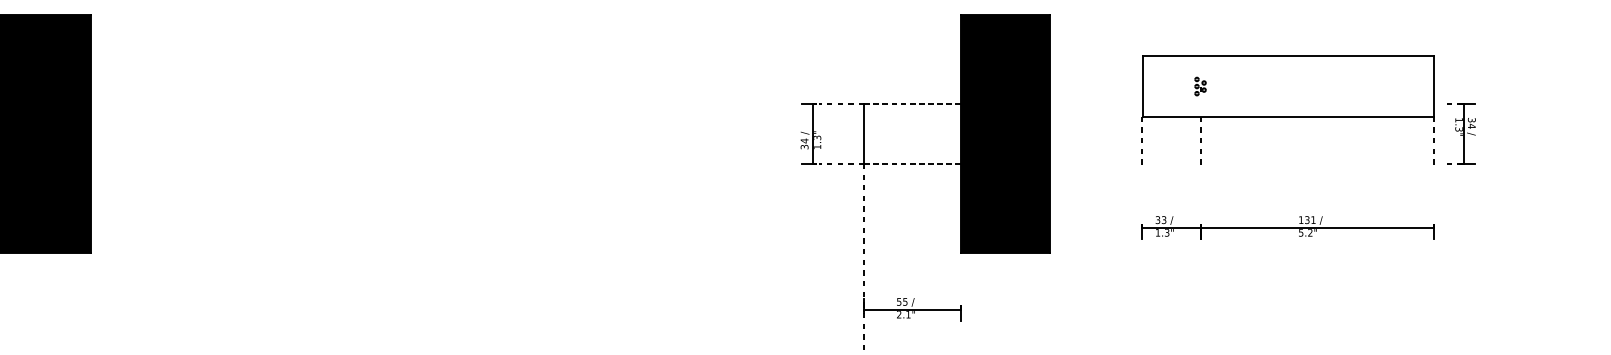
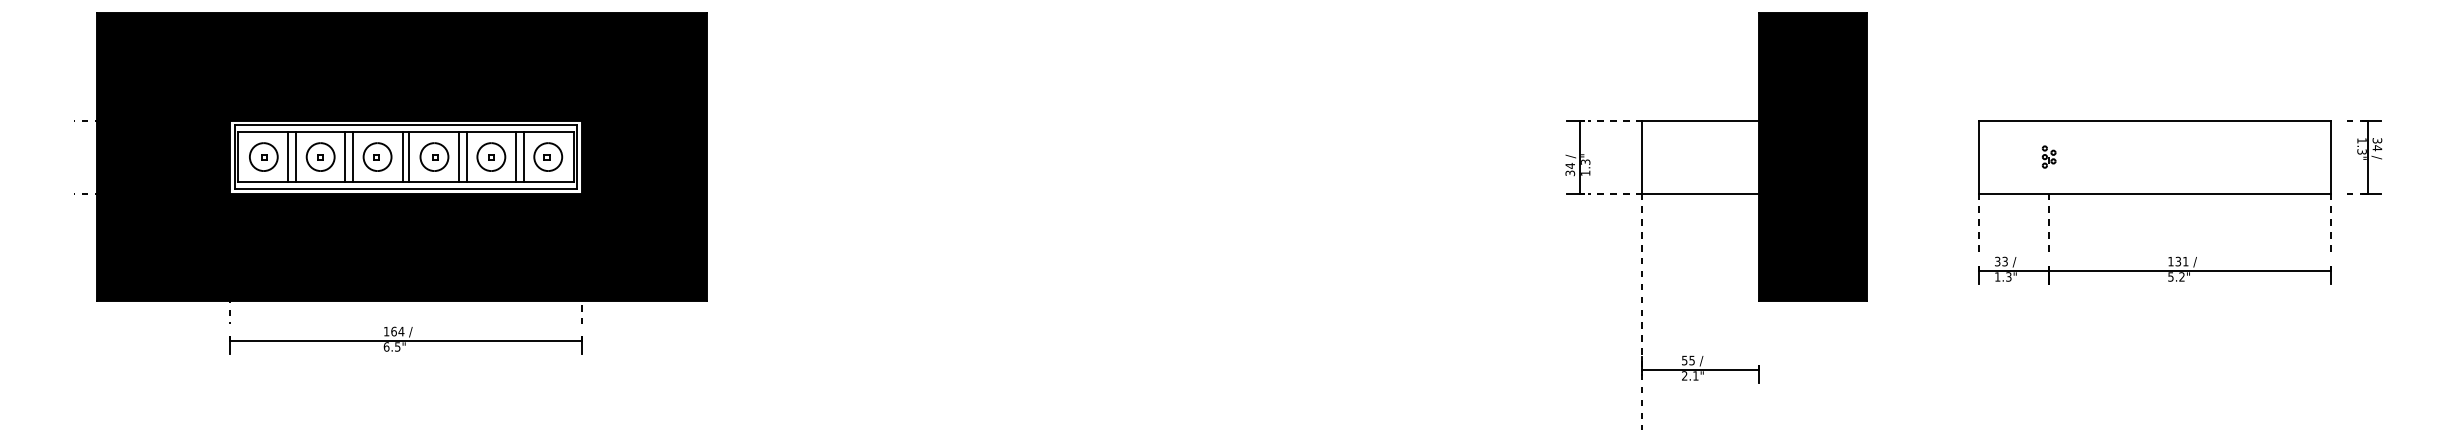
line: (912, 103) -> (1700, 120), dashed -> solid
part: (1287, 110) -> (2154, 185), moved
line: (913, 163) -> (1701, 193), dashed -> solid

